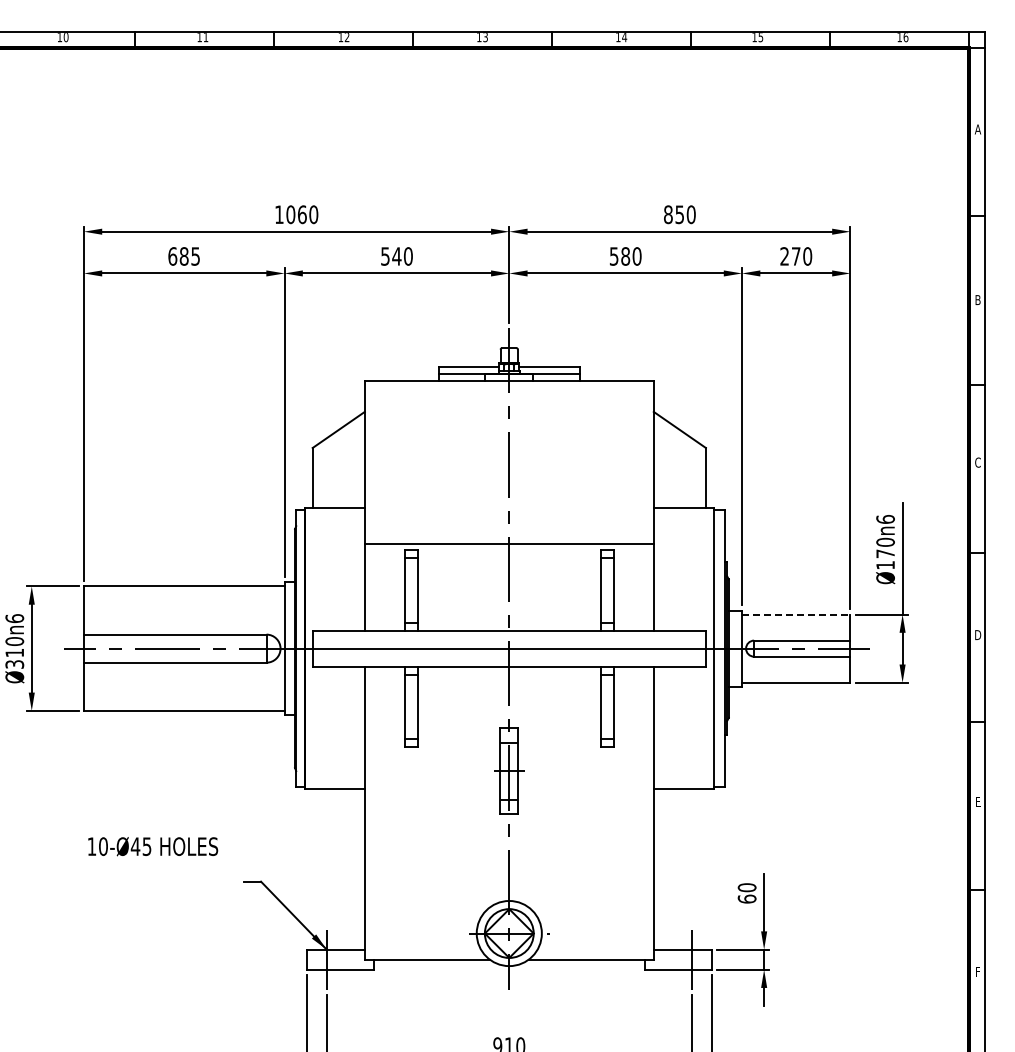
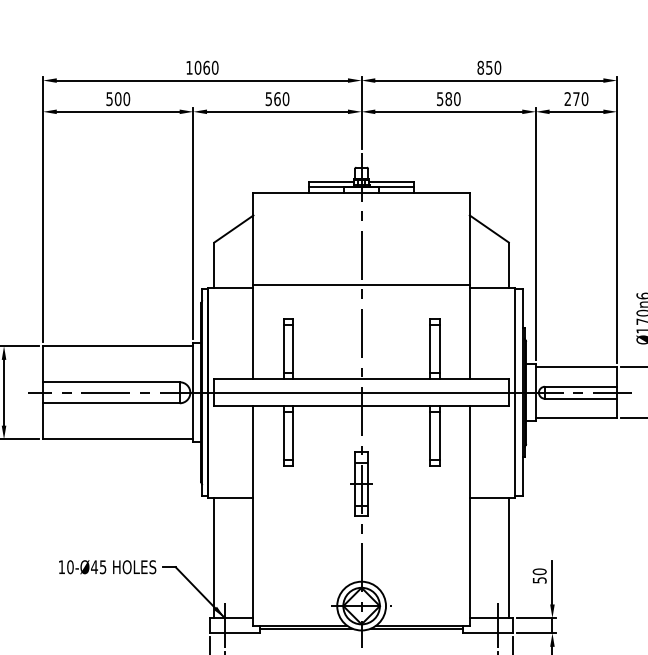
text: (184, 256) -> (118, 99), 685 -> 500
text: (396, 256) -> (277, 99), 540 -> 560
line: (508, 543) -> (361, 284), moved
line: (796, 614) -> (576, 367), dashed -> solid
text: (153, 846) -> (107, 567), moved
line: (312, 869) -> (214, 558), added
line: (705, 869) -> (508, 558), added
text: (746, 898) -> (539, 579), 60 -> 50
line: (435, 963) -> (306, 628), added
line: (582, 963) -> (416, 628), added

